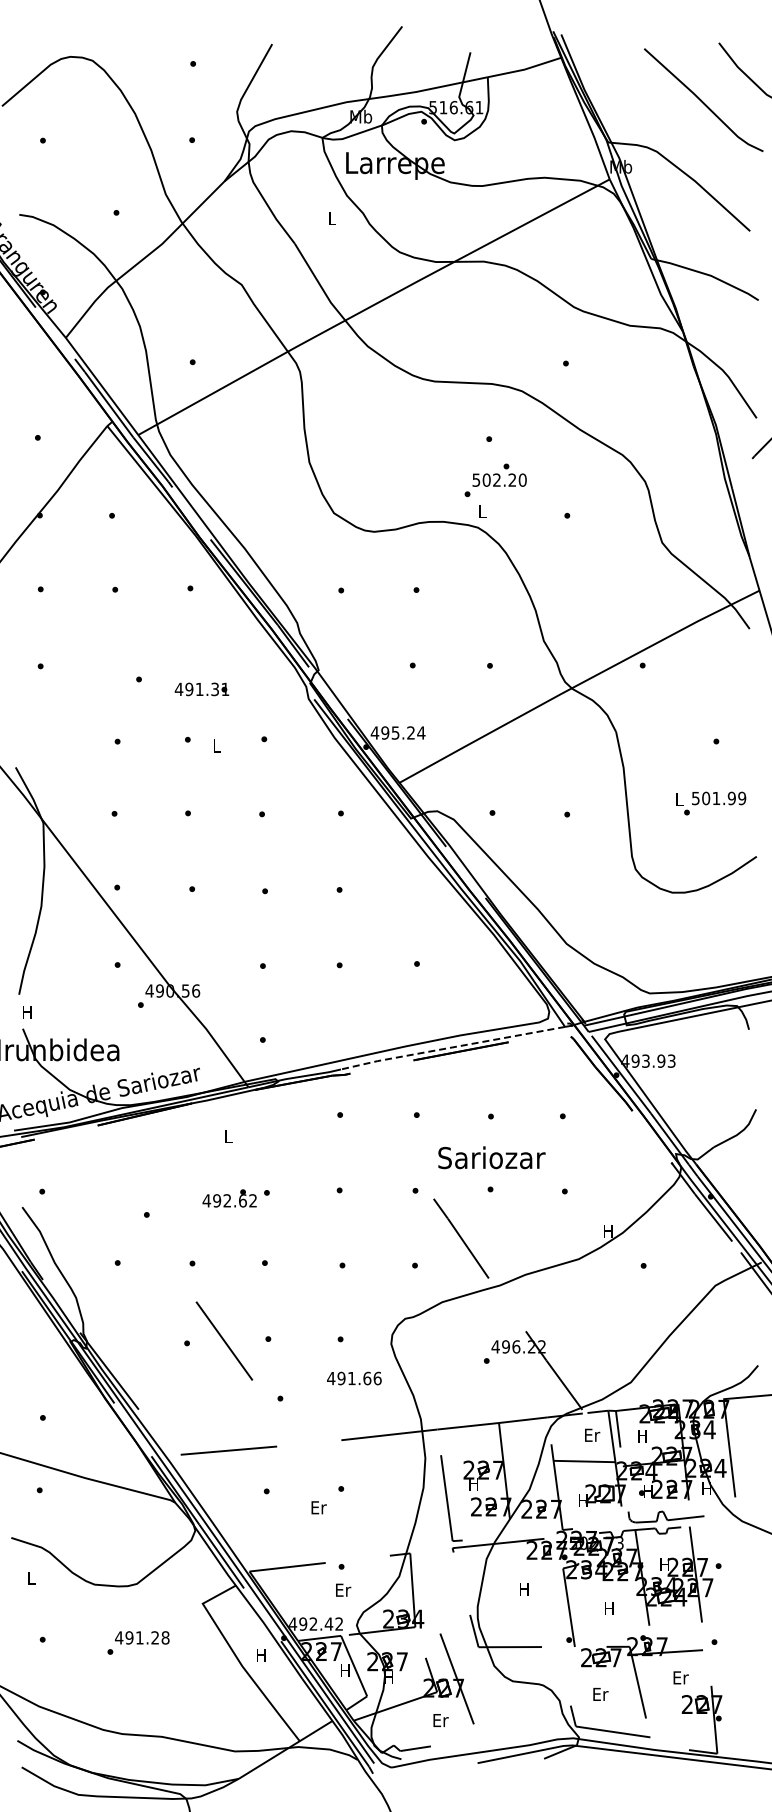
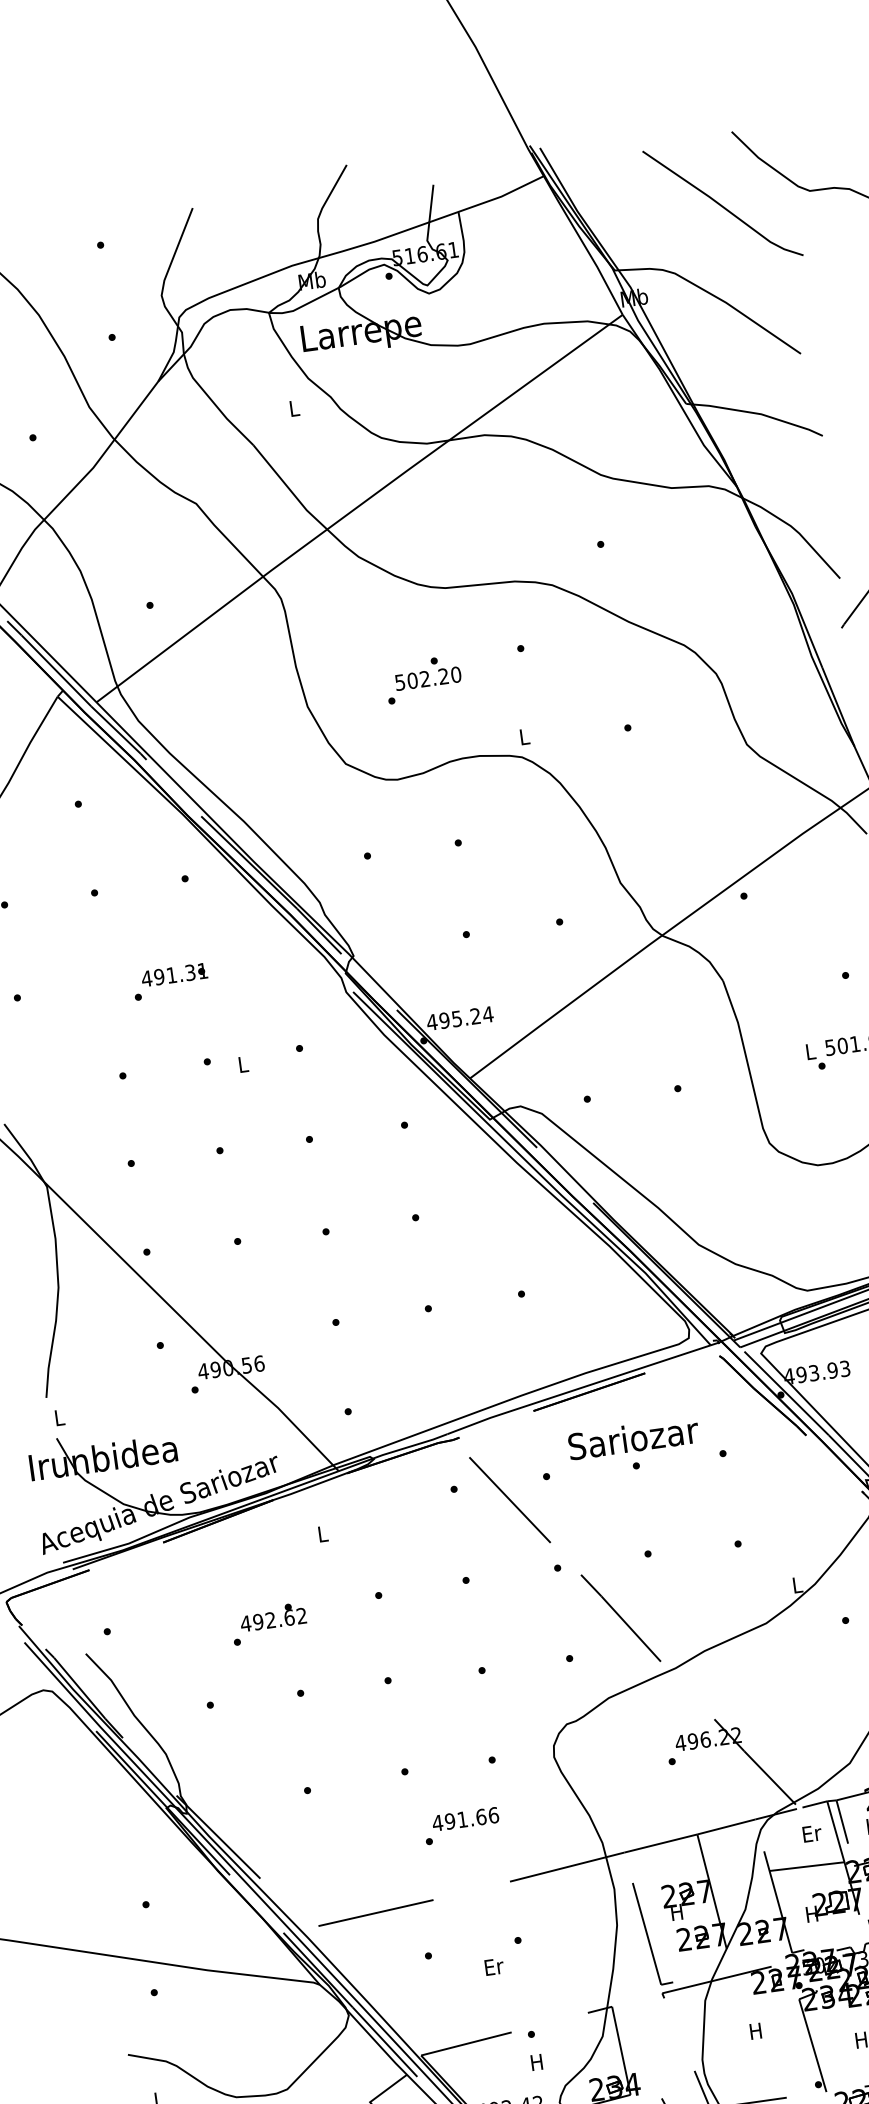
text: (495, 480) -> (423, 679), moved
text: (201, 689) -> (173, 975), moved
text: (27, 1012) -> (59, 1417), H -> L
line: (452, 1047) -> (578, 1388), dashed -> solid
text: (491, 1157) -> (633, 1437), moved
text: (229, 1198) -> (272, 1617), moved
text: (608, 1231) -> (797, 1584), H -> L
line: (224, 1340) -> (509, 1499), moved
text: (354, 1378) -> (465, 1819), moved
text: (343, 1589) -> (537, 2061), Er -> H

